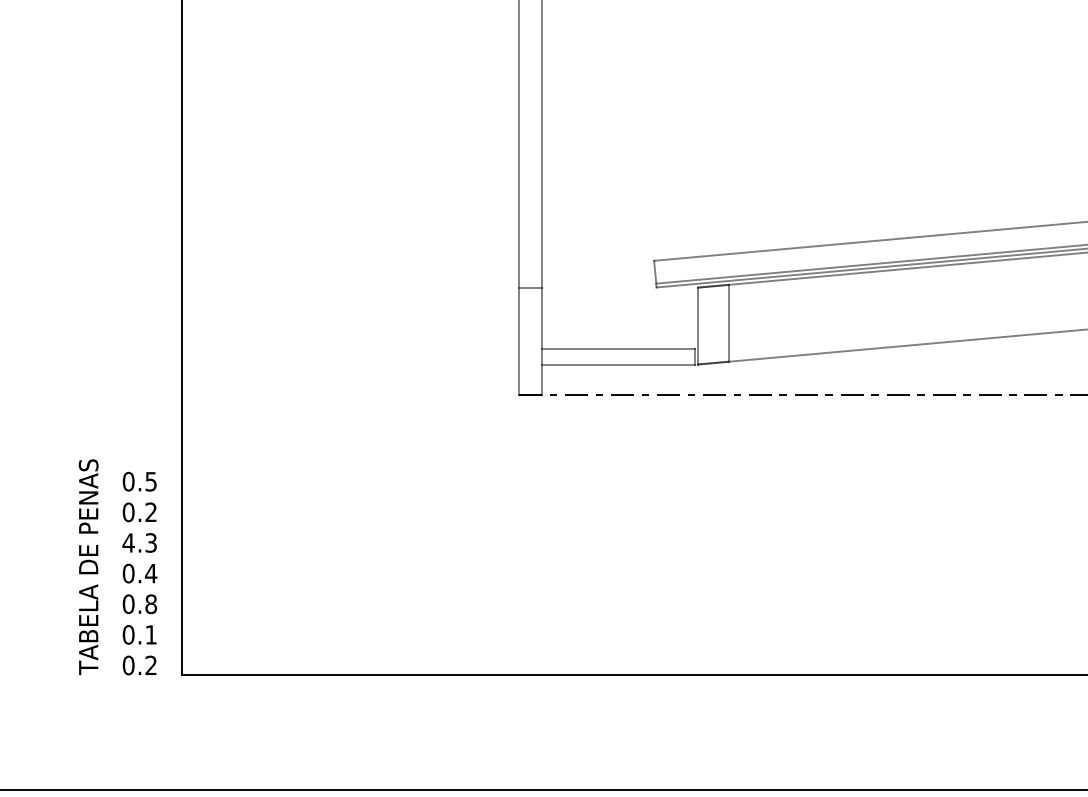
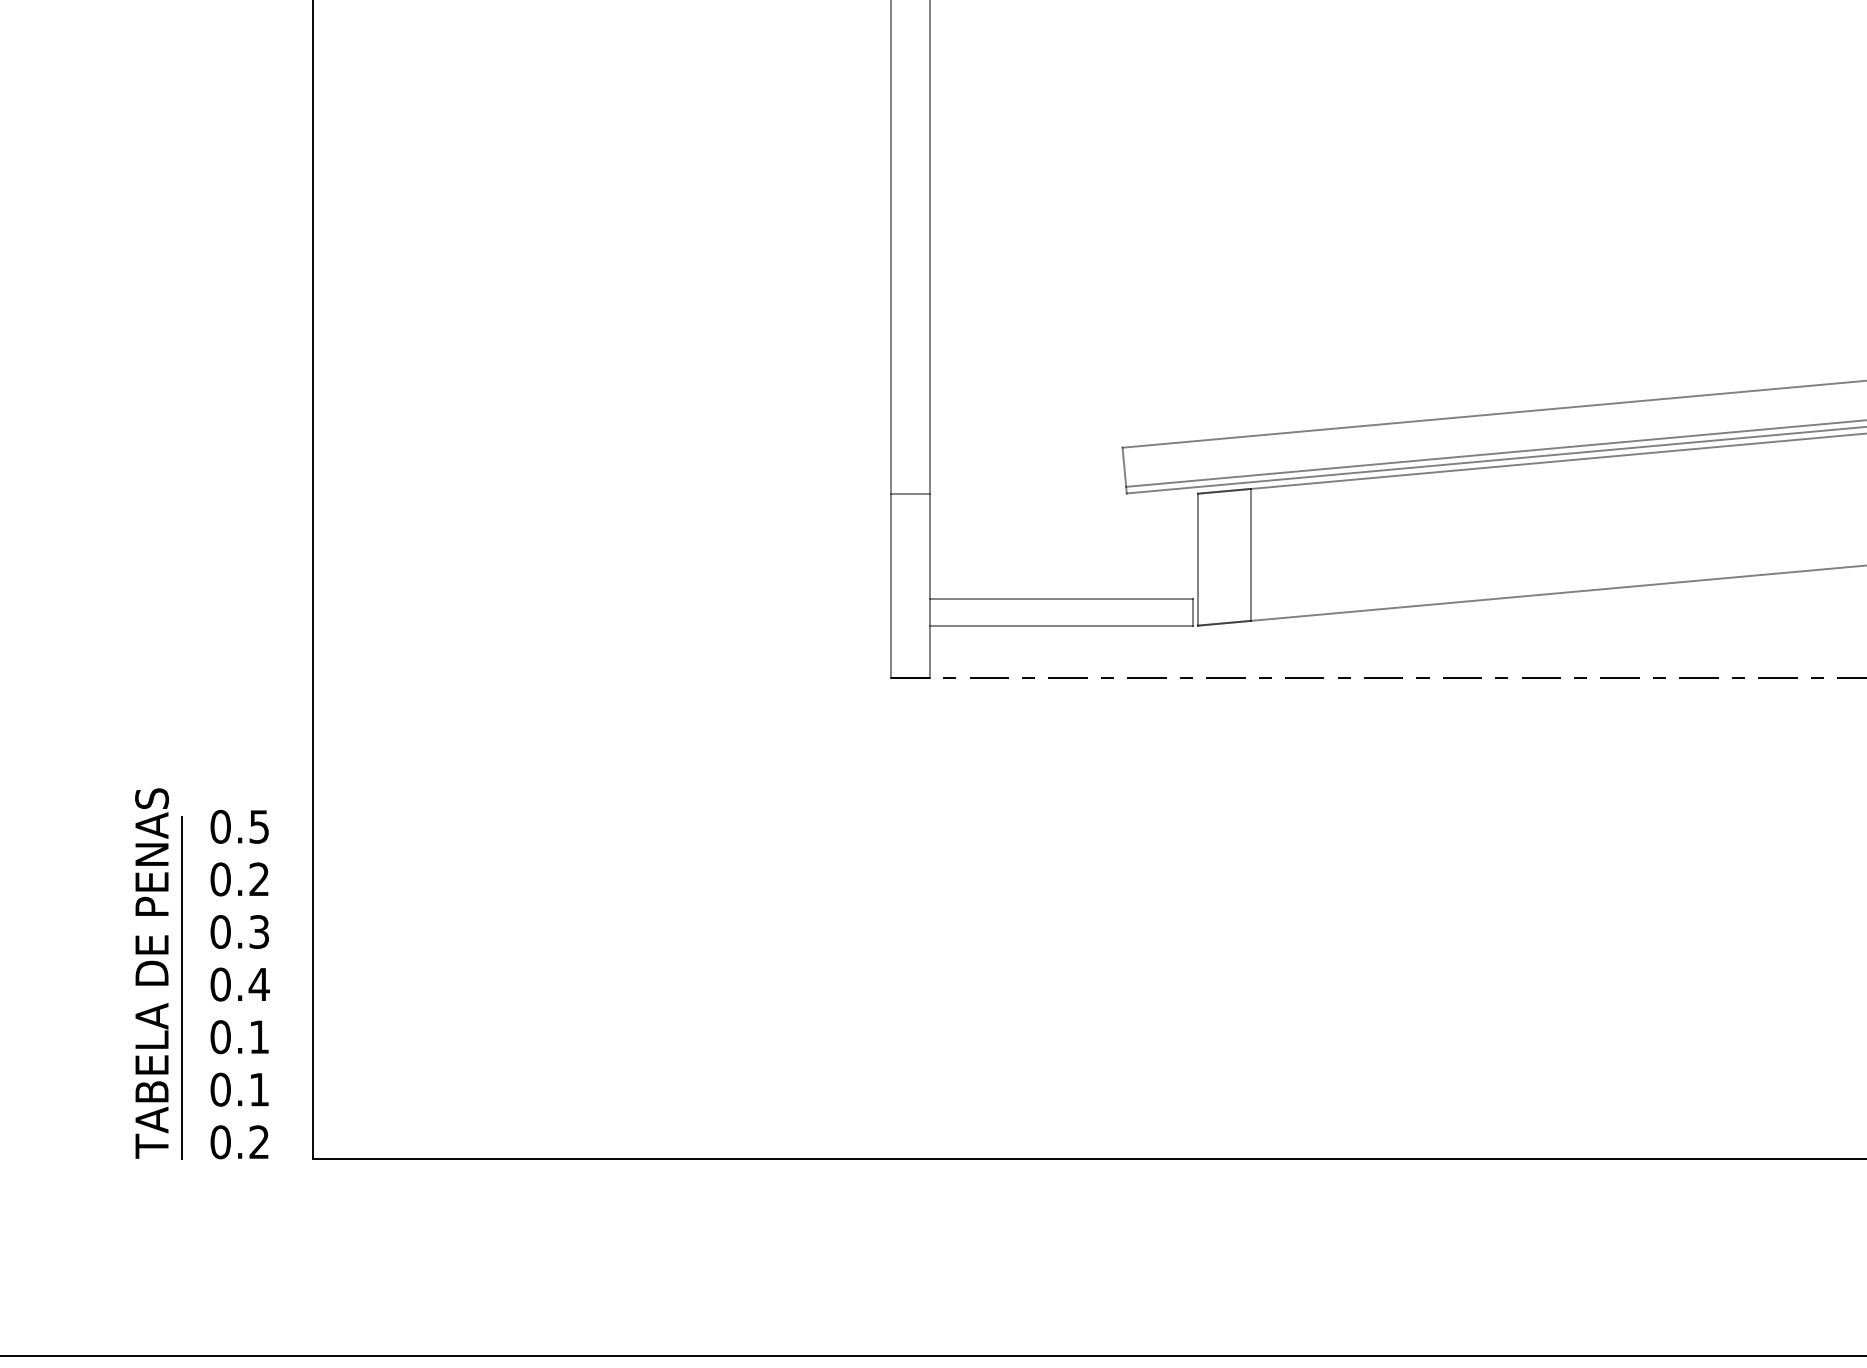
text: (128, 542) -> (220, 931), 4.3 -> 0.3
line: (105, 575) -> (180, 987), added
text: (151, 604) -> (259, 1037), 0.8 -> 0.1

